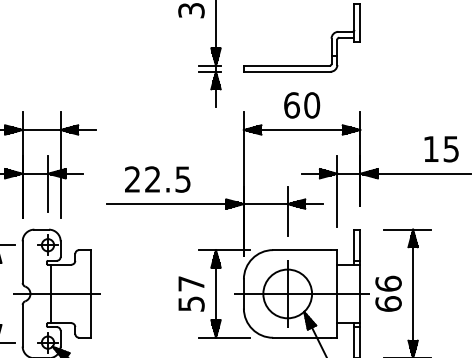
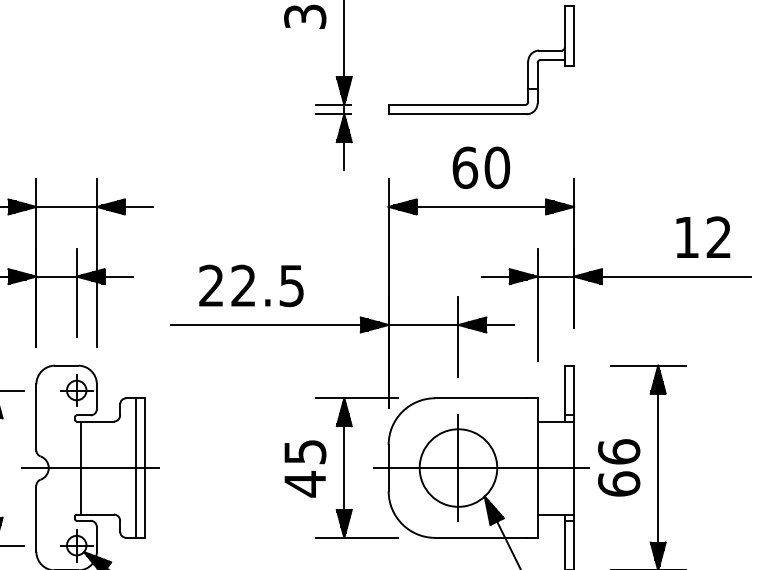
text: (450, 148) -> (717, 236), 15 -> 12
line: (85, 293) -> (136, 467), added
text: (191, 294) -> (305, 468), 57 -> 45

